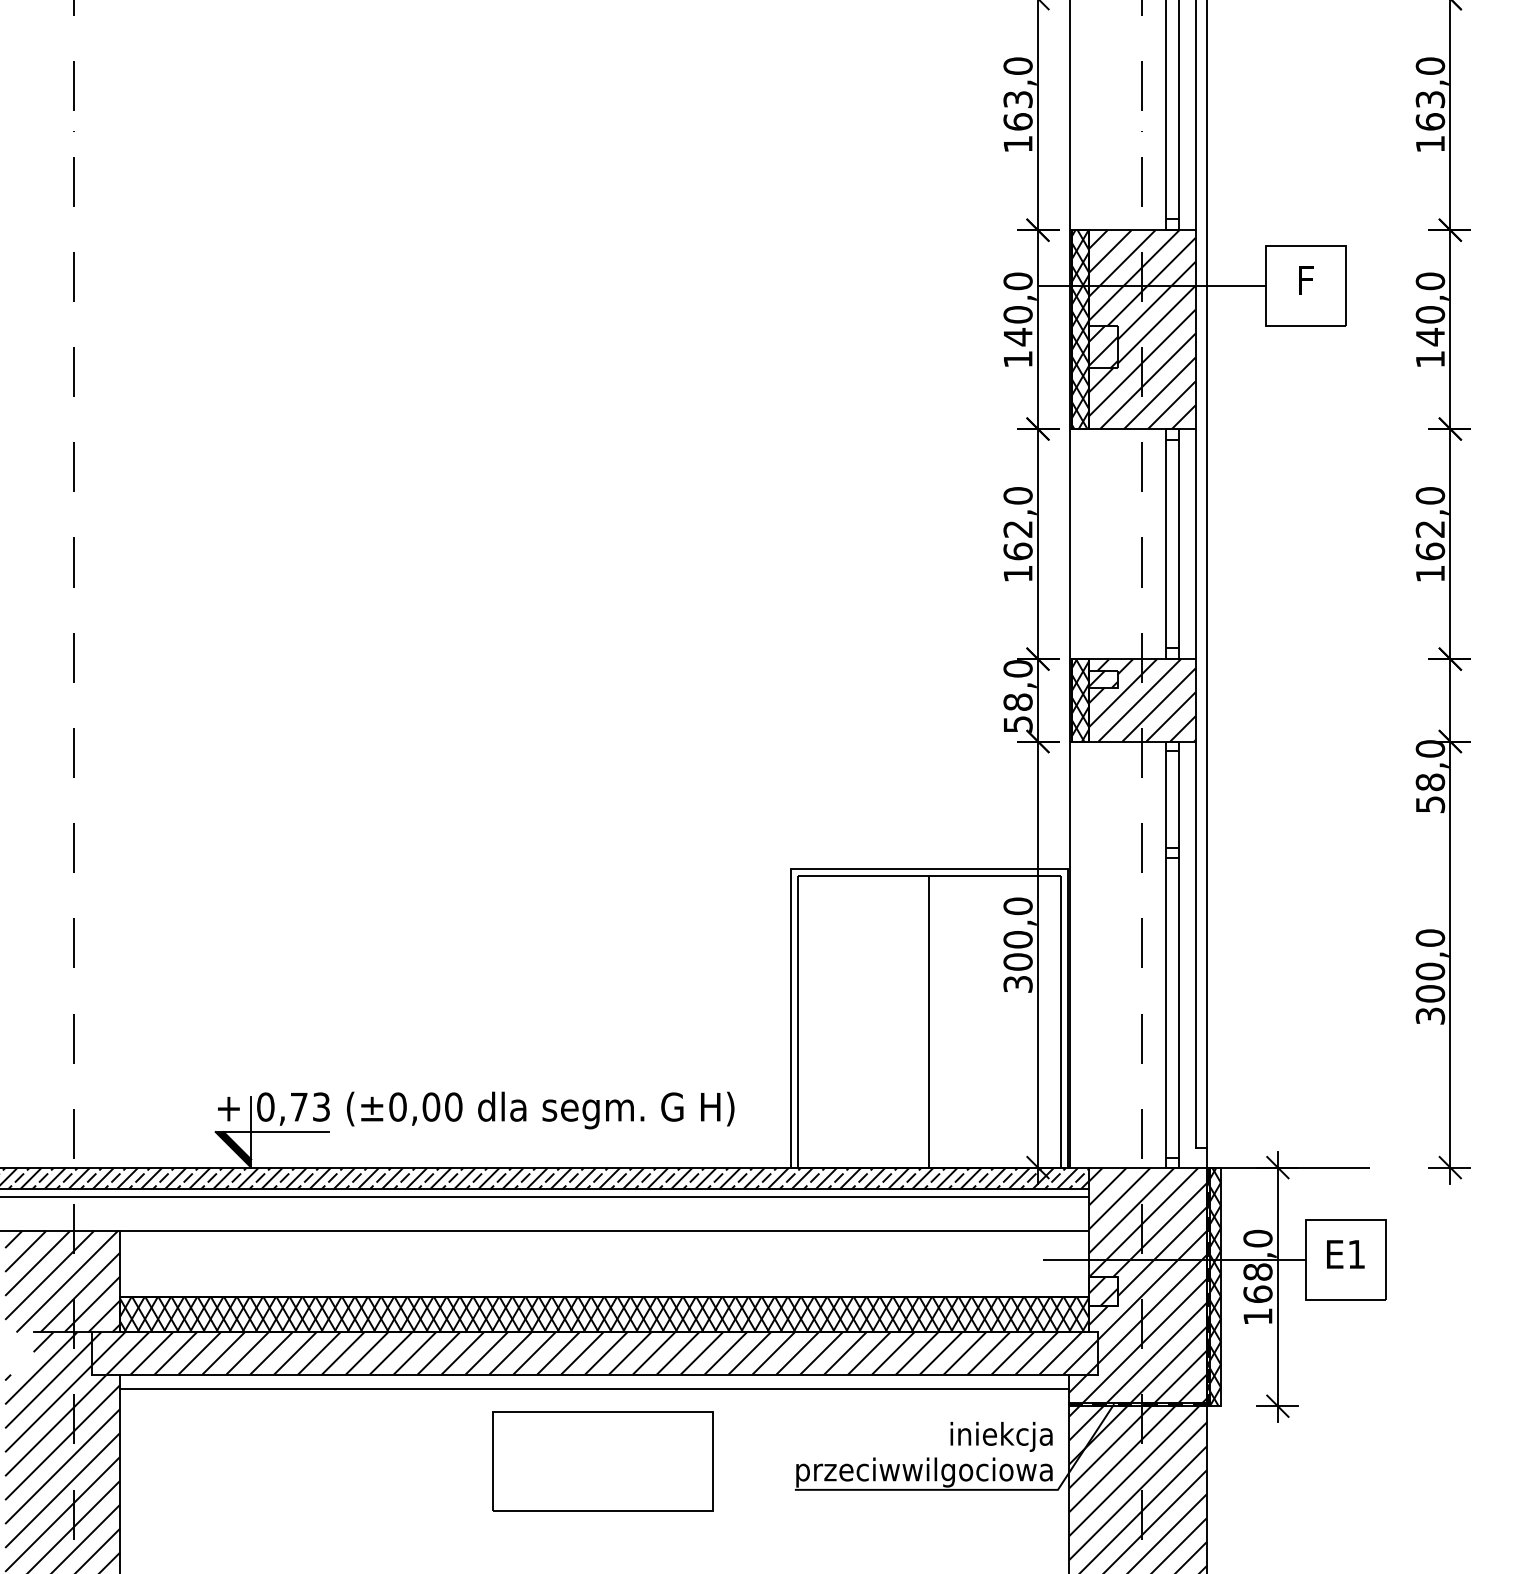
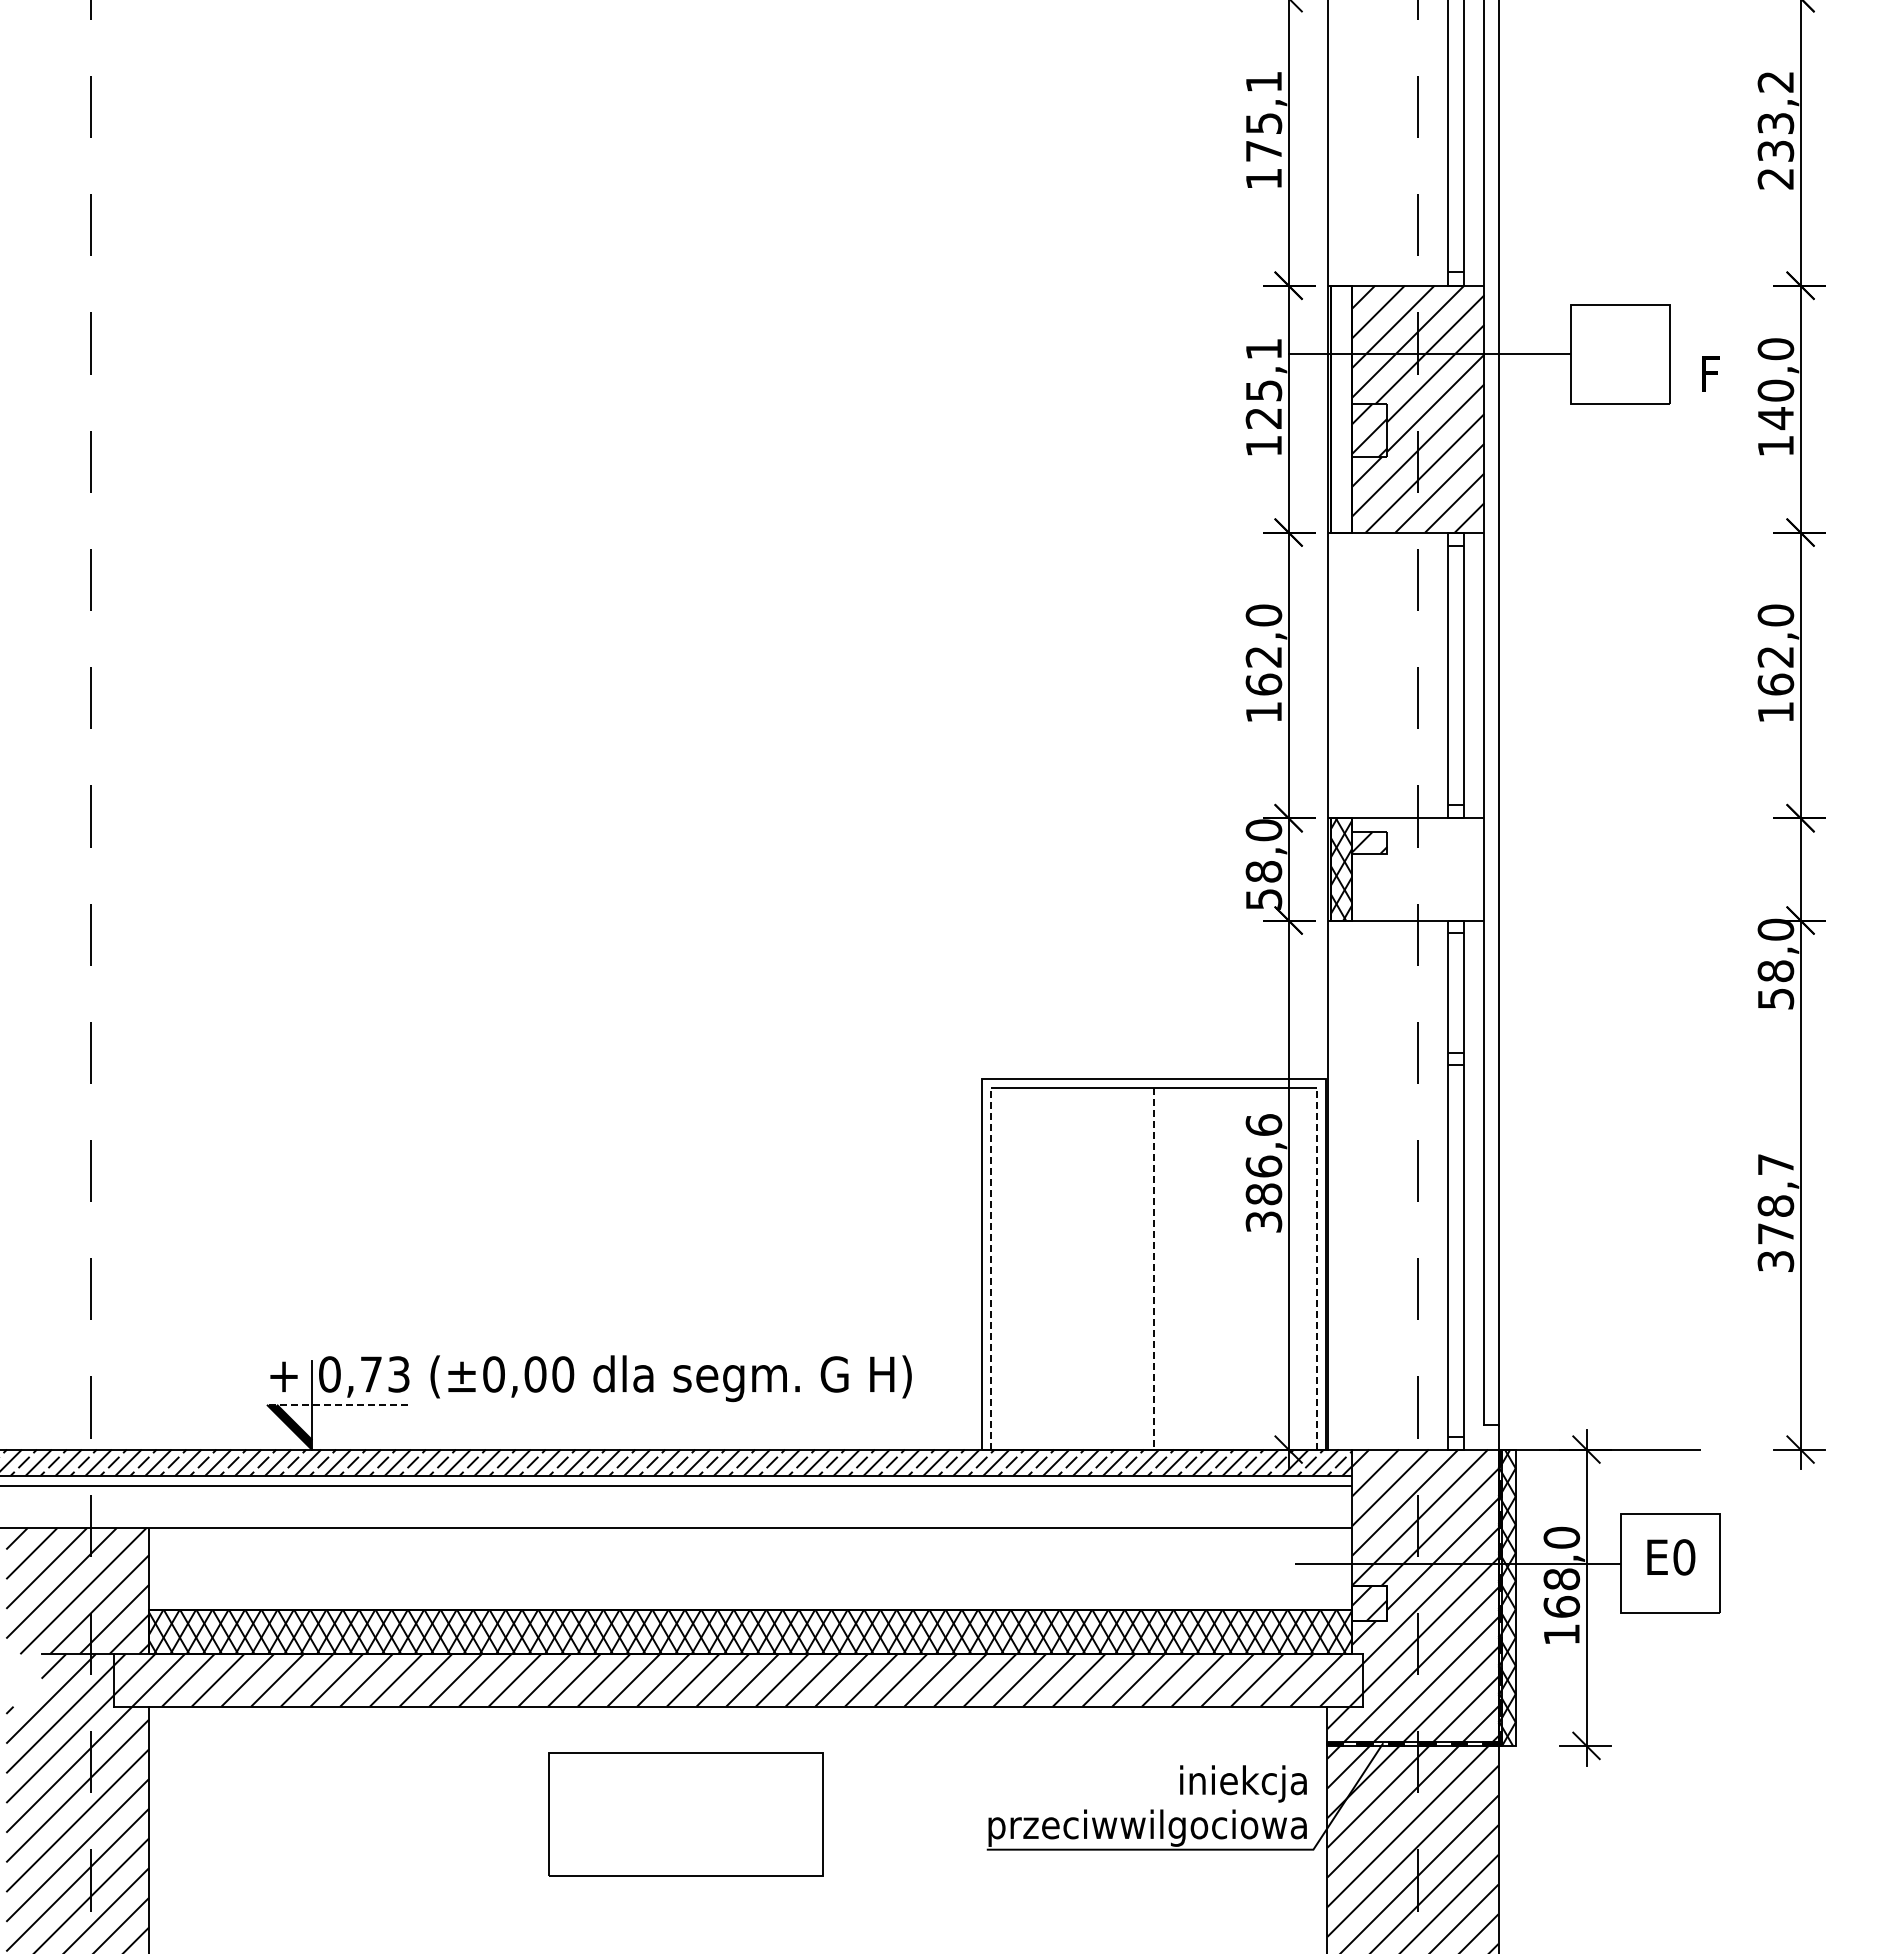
text: (1017, 93) -> (1263, 116), 163,0 -> 175,1
text: (1430, 105) -> (1775, 130), 163,0 -> 233,2
text: (1306, 280) -> (1710, 373), moved
text: (1017, 309) -> (1263, 384), 140,0 -> 125,1
hatch: (1080, 329) -> (1341, 408), removed
hatch: (1142, 700) -> (1418, 869), removed
text: (1017, 933) -> (1263, 1159), 300,0 -> 386,6
text: (1430, 965) -> (1775, 1198), 300,0 -> 378,7
line: (797, 1021) -> (990, 1268), solid -> dashed
line: (929, 1021) -> (1153, 1268), solid -> dashed
line: (1060, 1021) -> (1316, 1268), solid -> dashed
line: (271, 1132) -> (337, 1405), solid -> dashed
text: (1356, 1254) -> (1684, 1557), E1 -> E0
line: (594, 1389) -> (738, 1724), removed
part: (602, 1461) -> (685, 1814), moved

